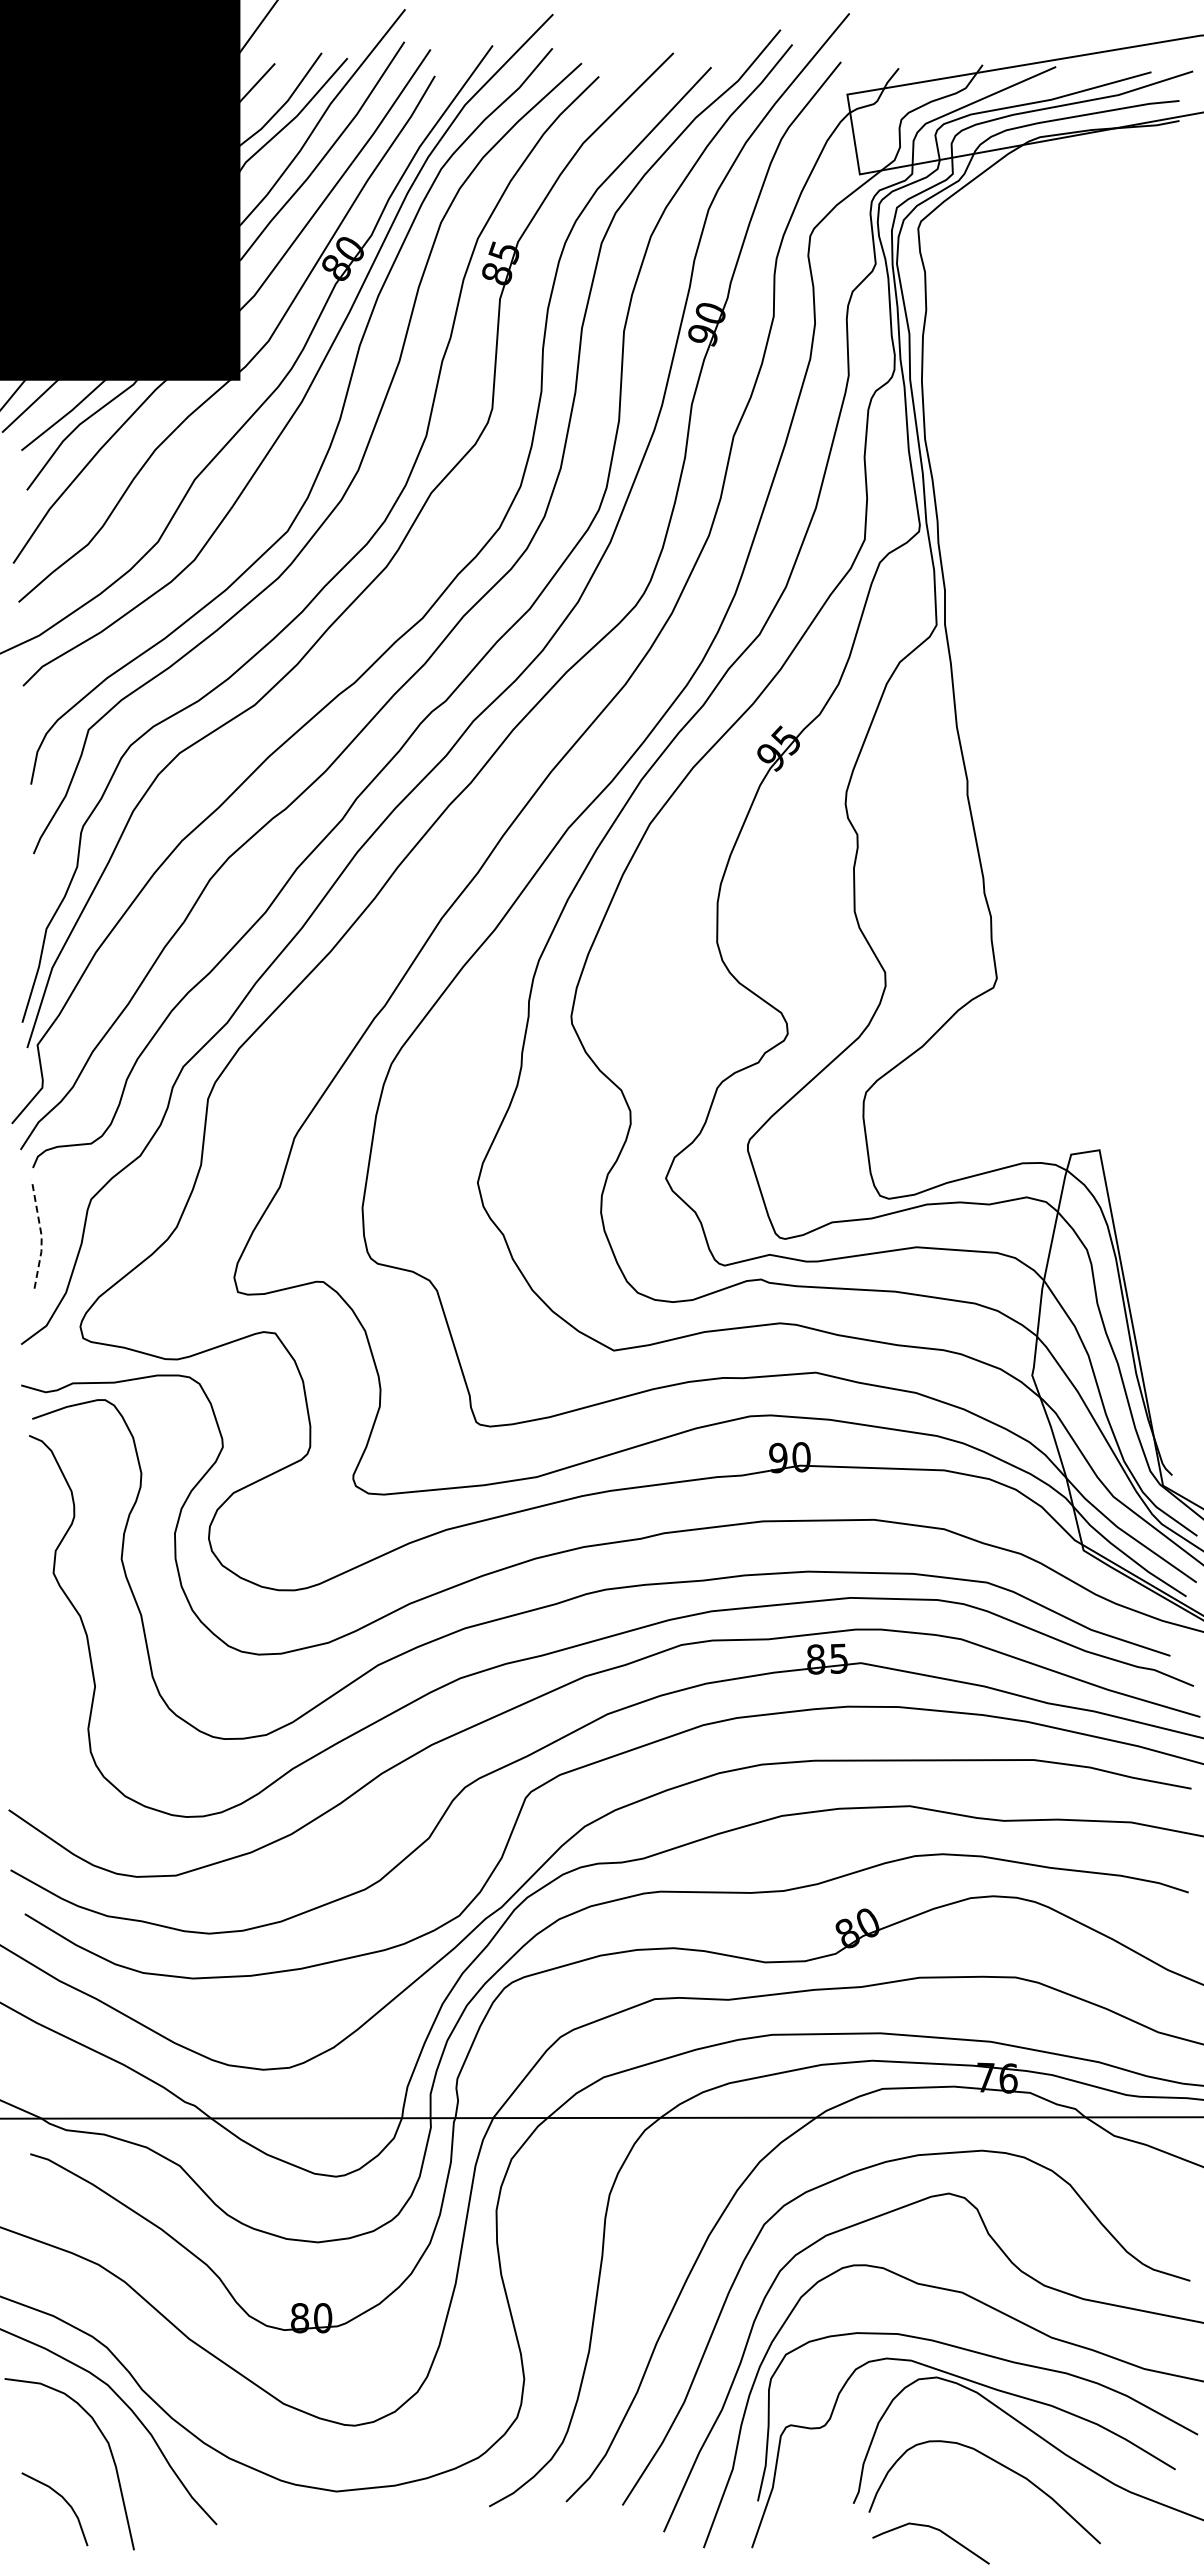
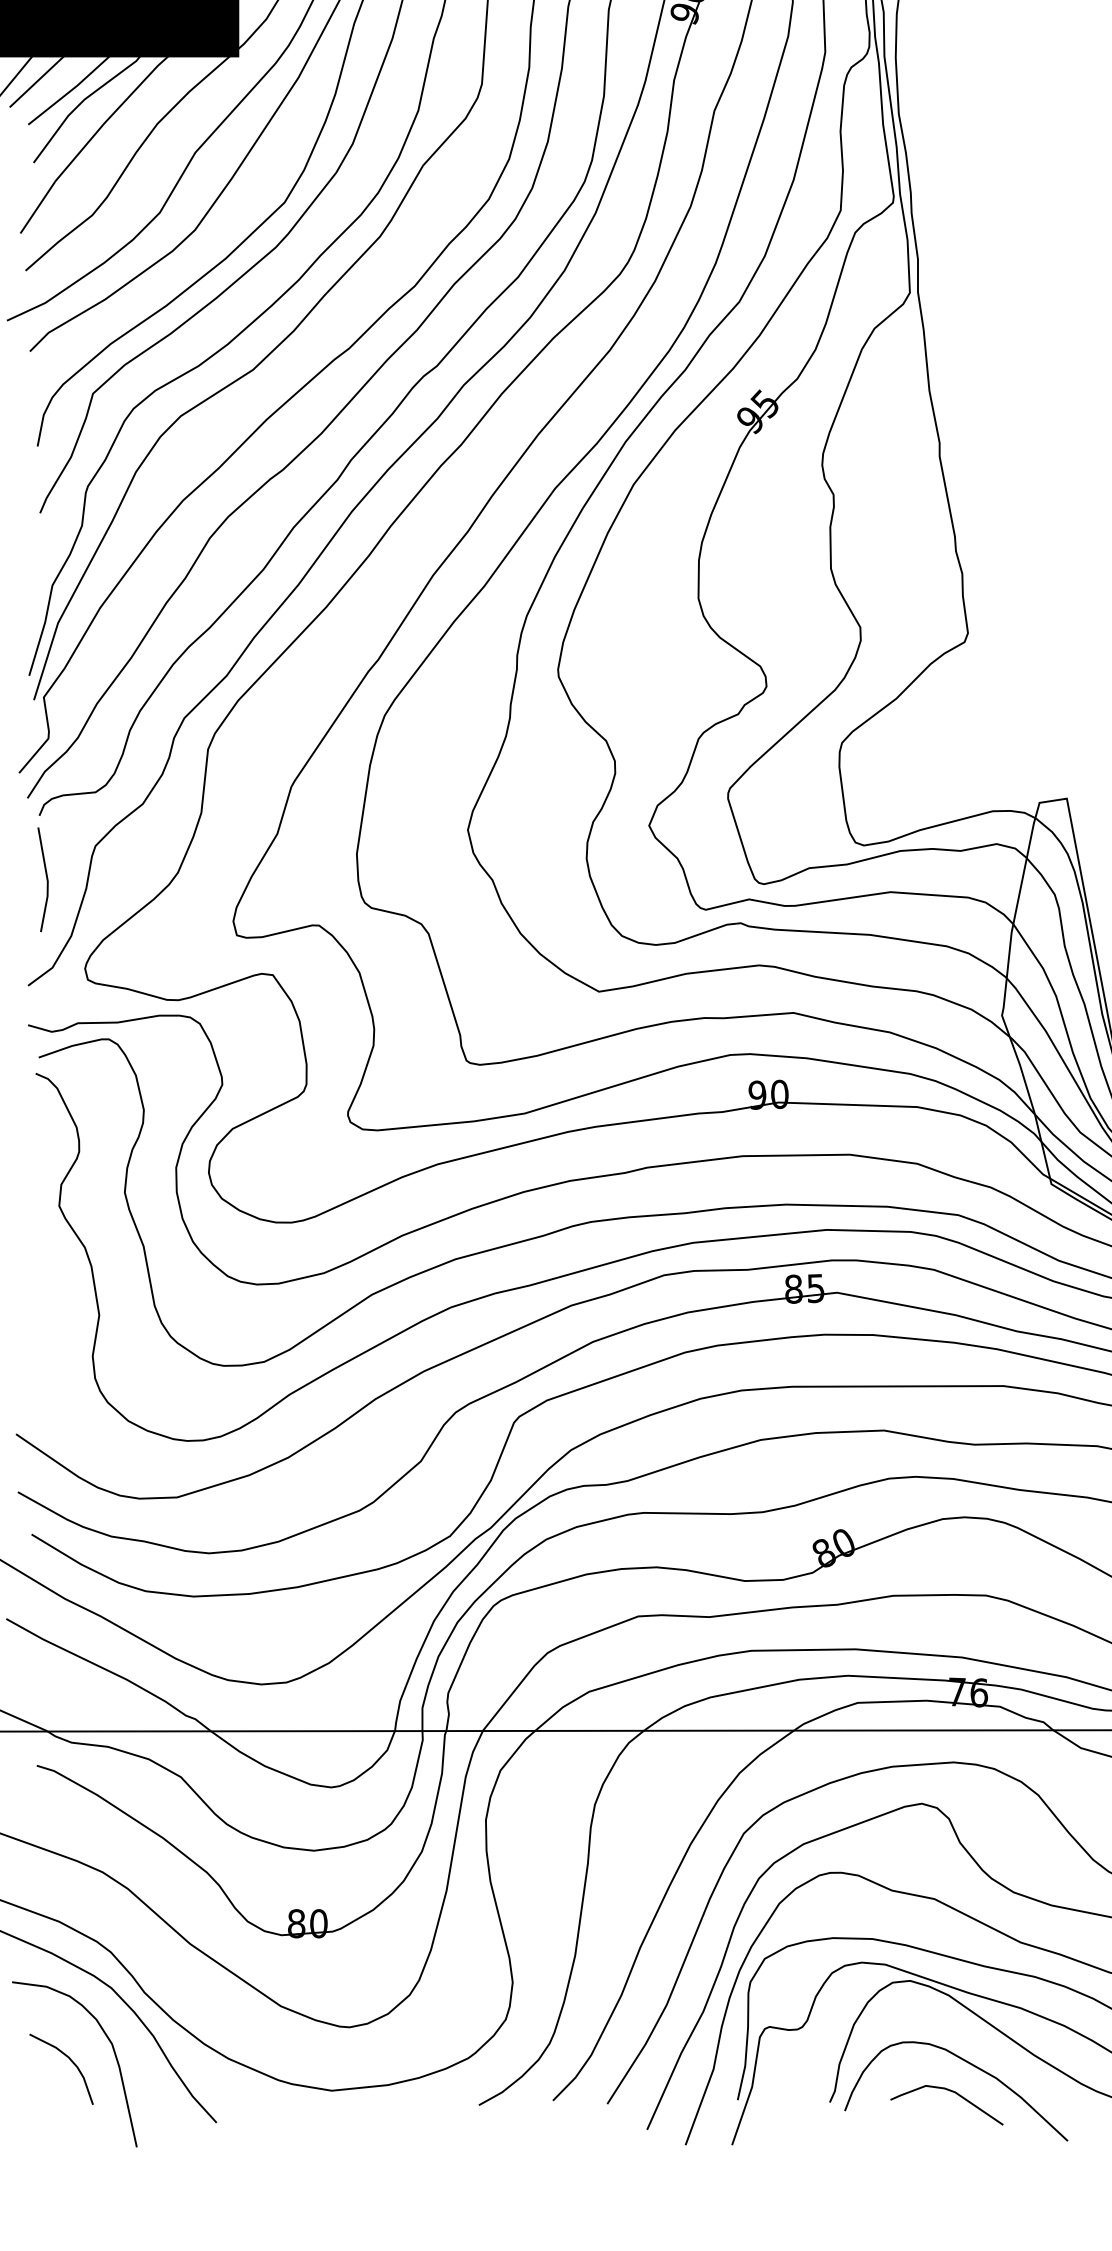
line: (41, 1235) -> (47, 880), dashed -> solid
curve: (66, 2503) -> (72, 2063), moved
curve: (934, 2529) -> (950, 2091), moved

